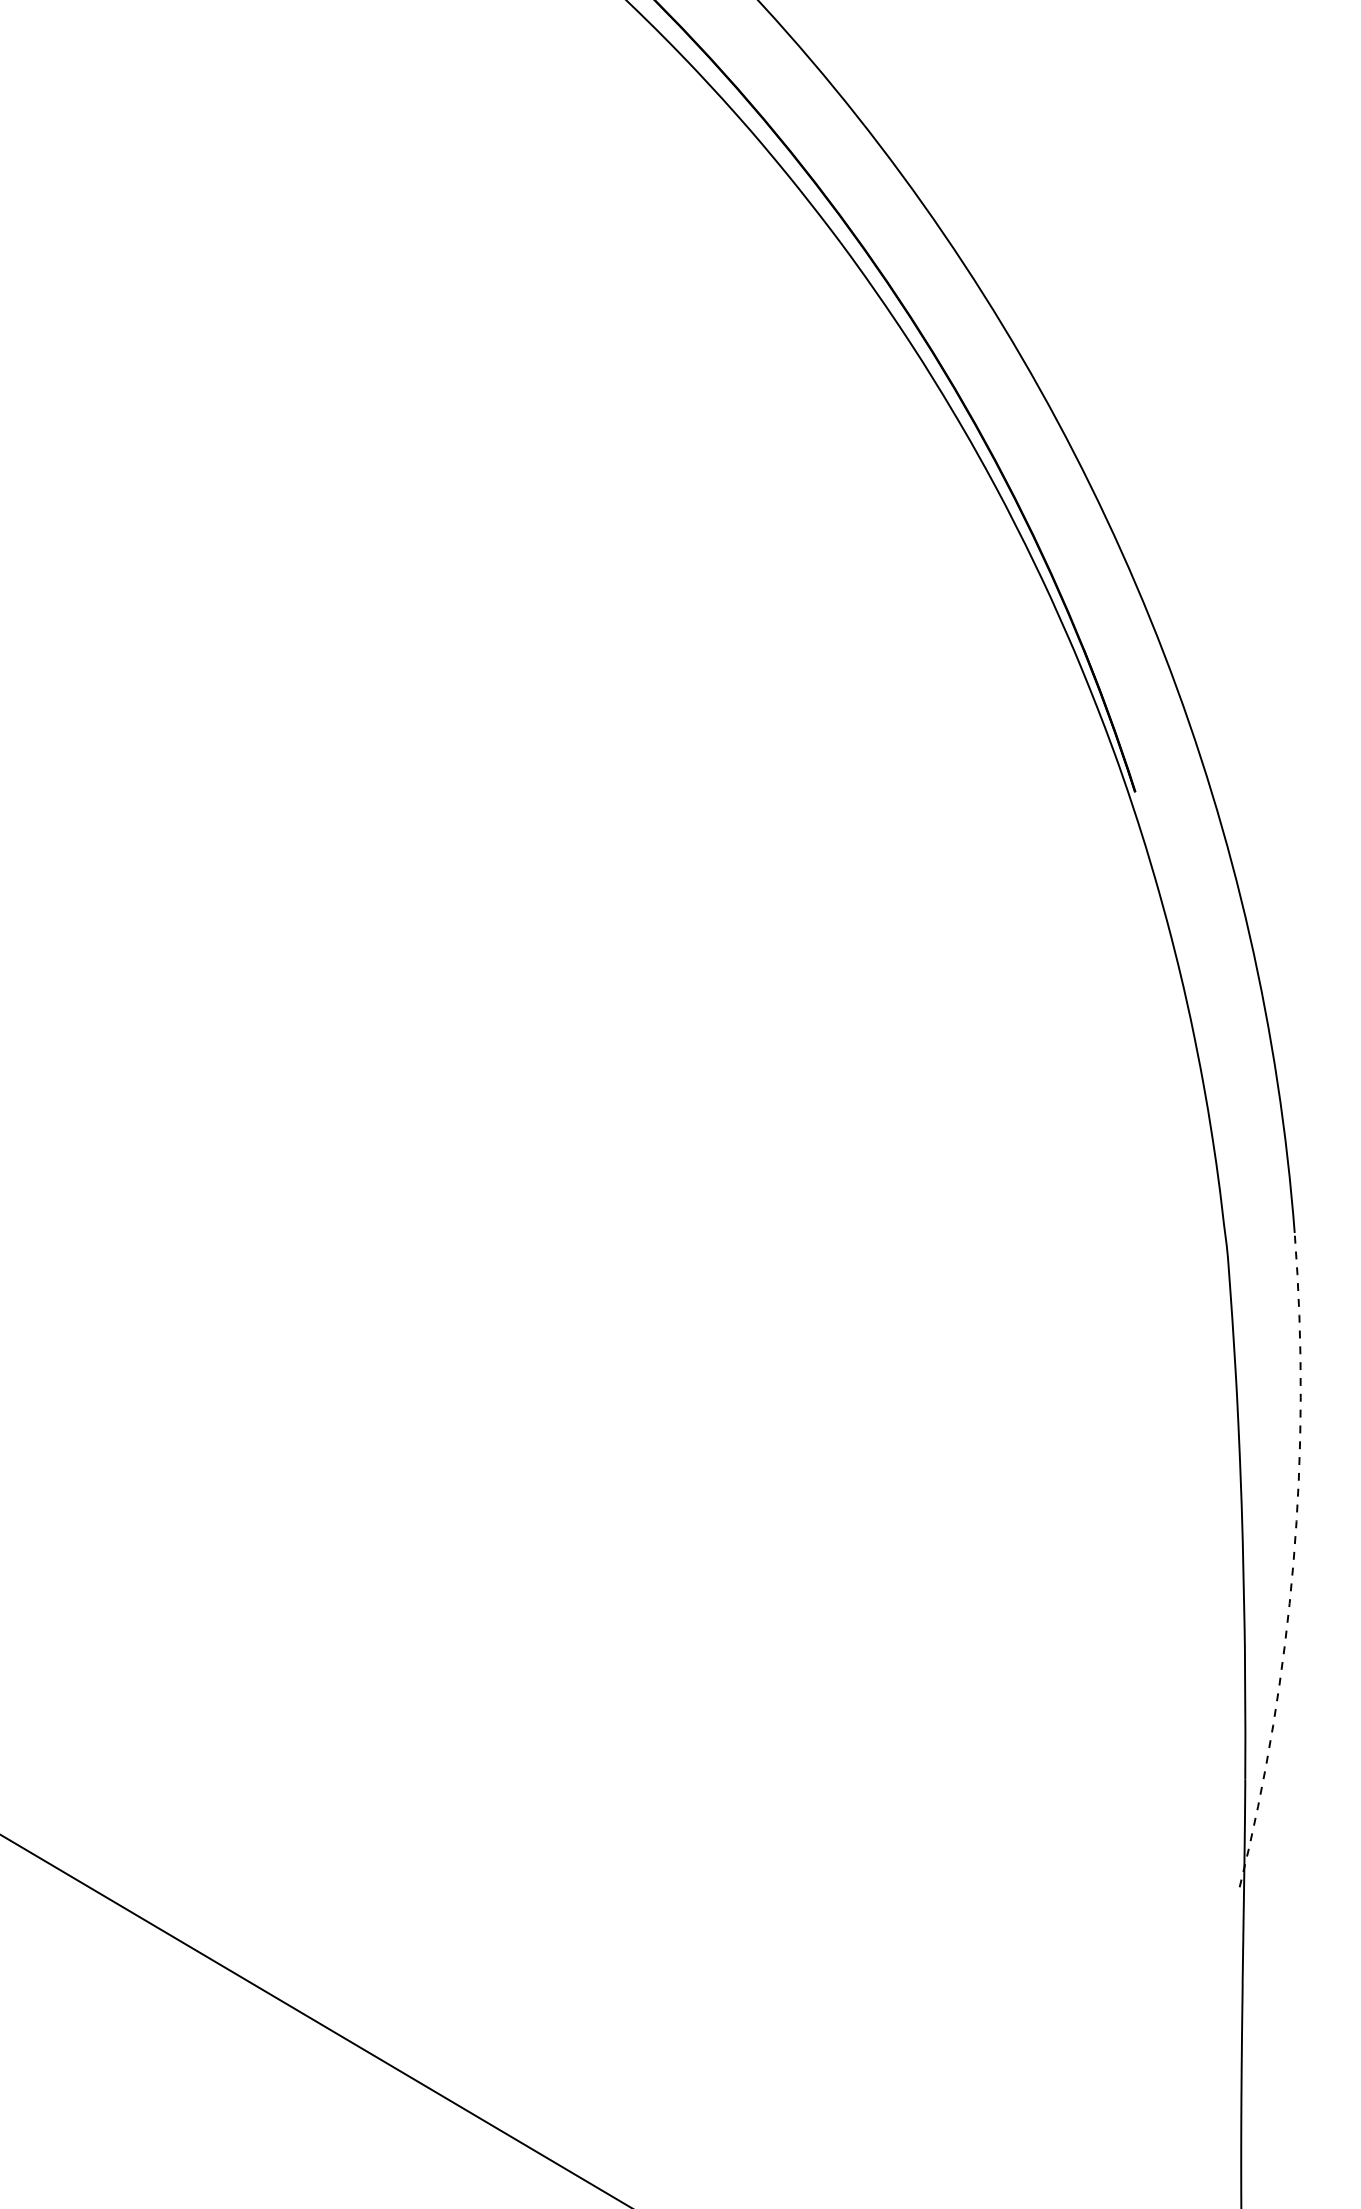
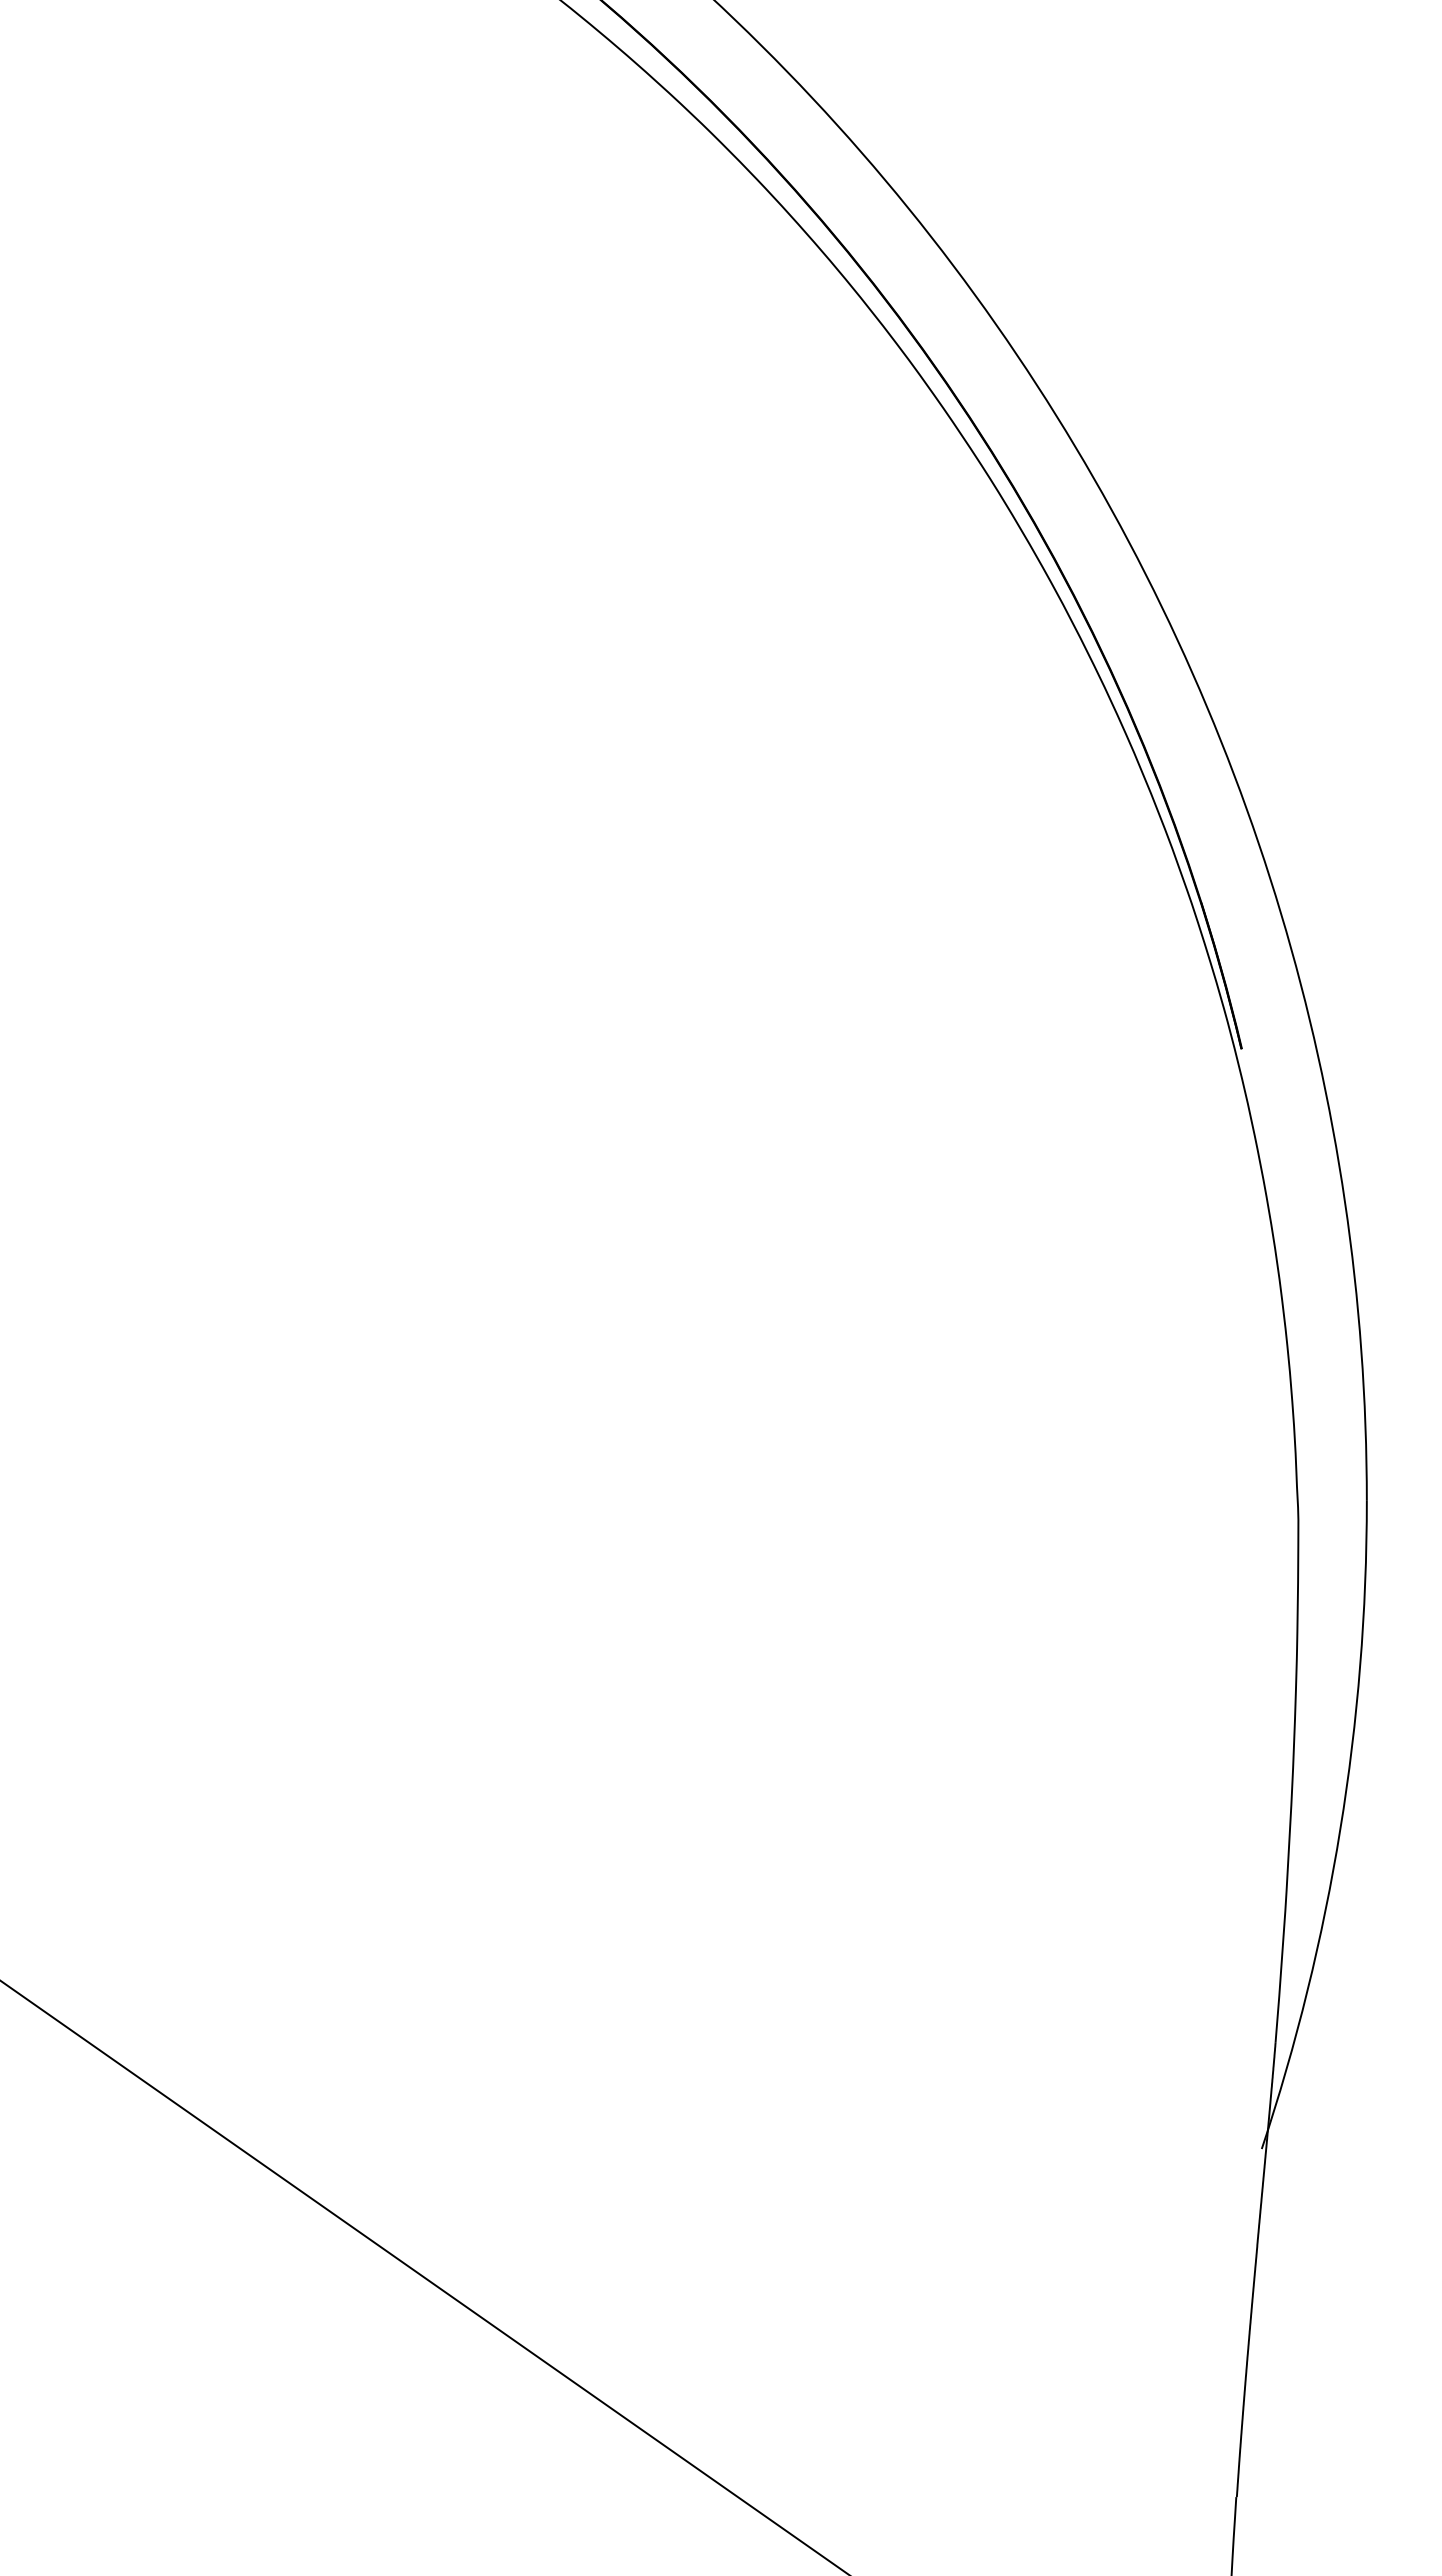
arc: (1293, 1562) -> (1340, 1829), dashed -> solid

